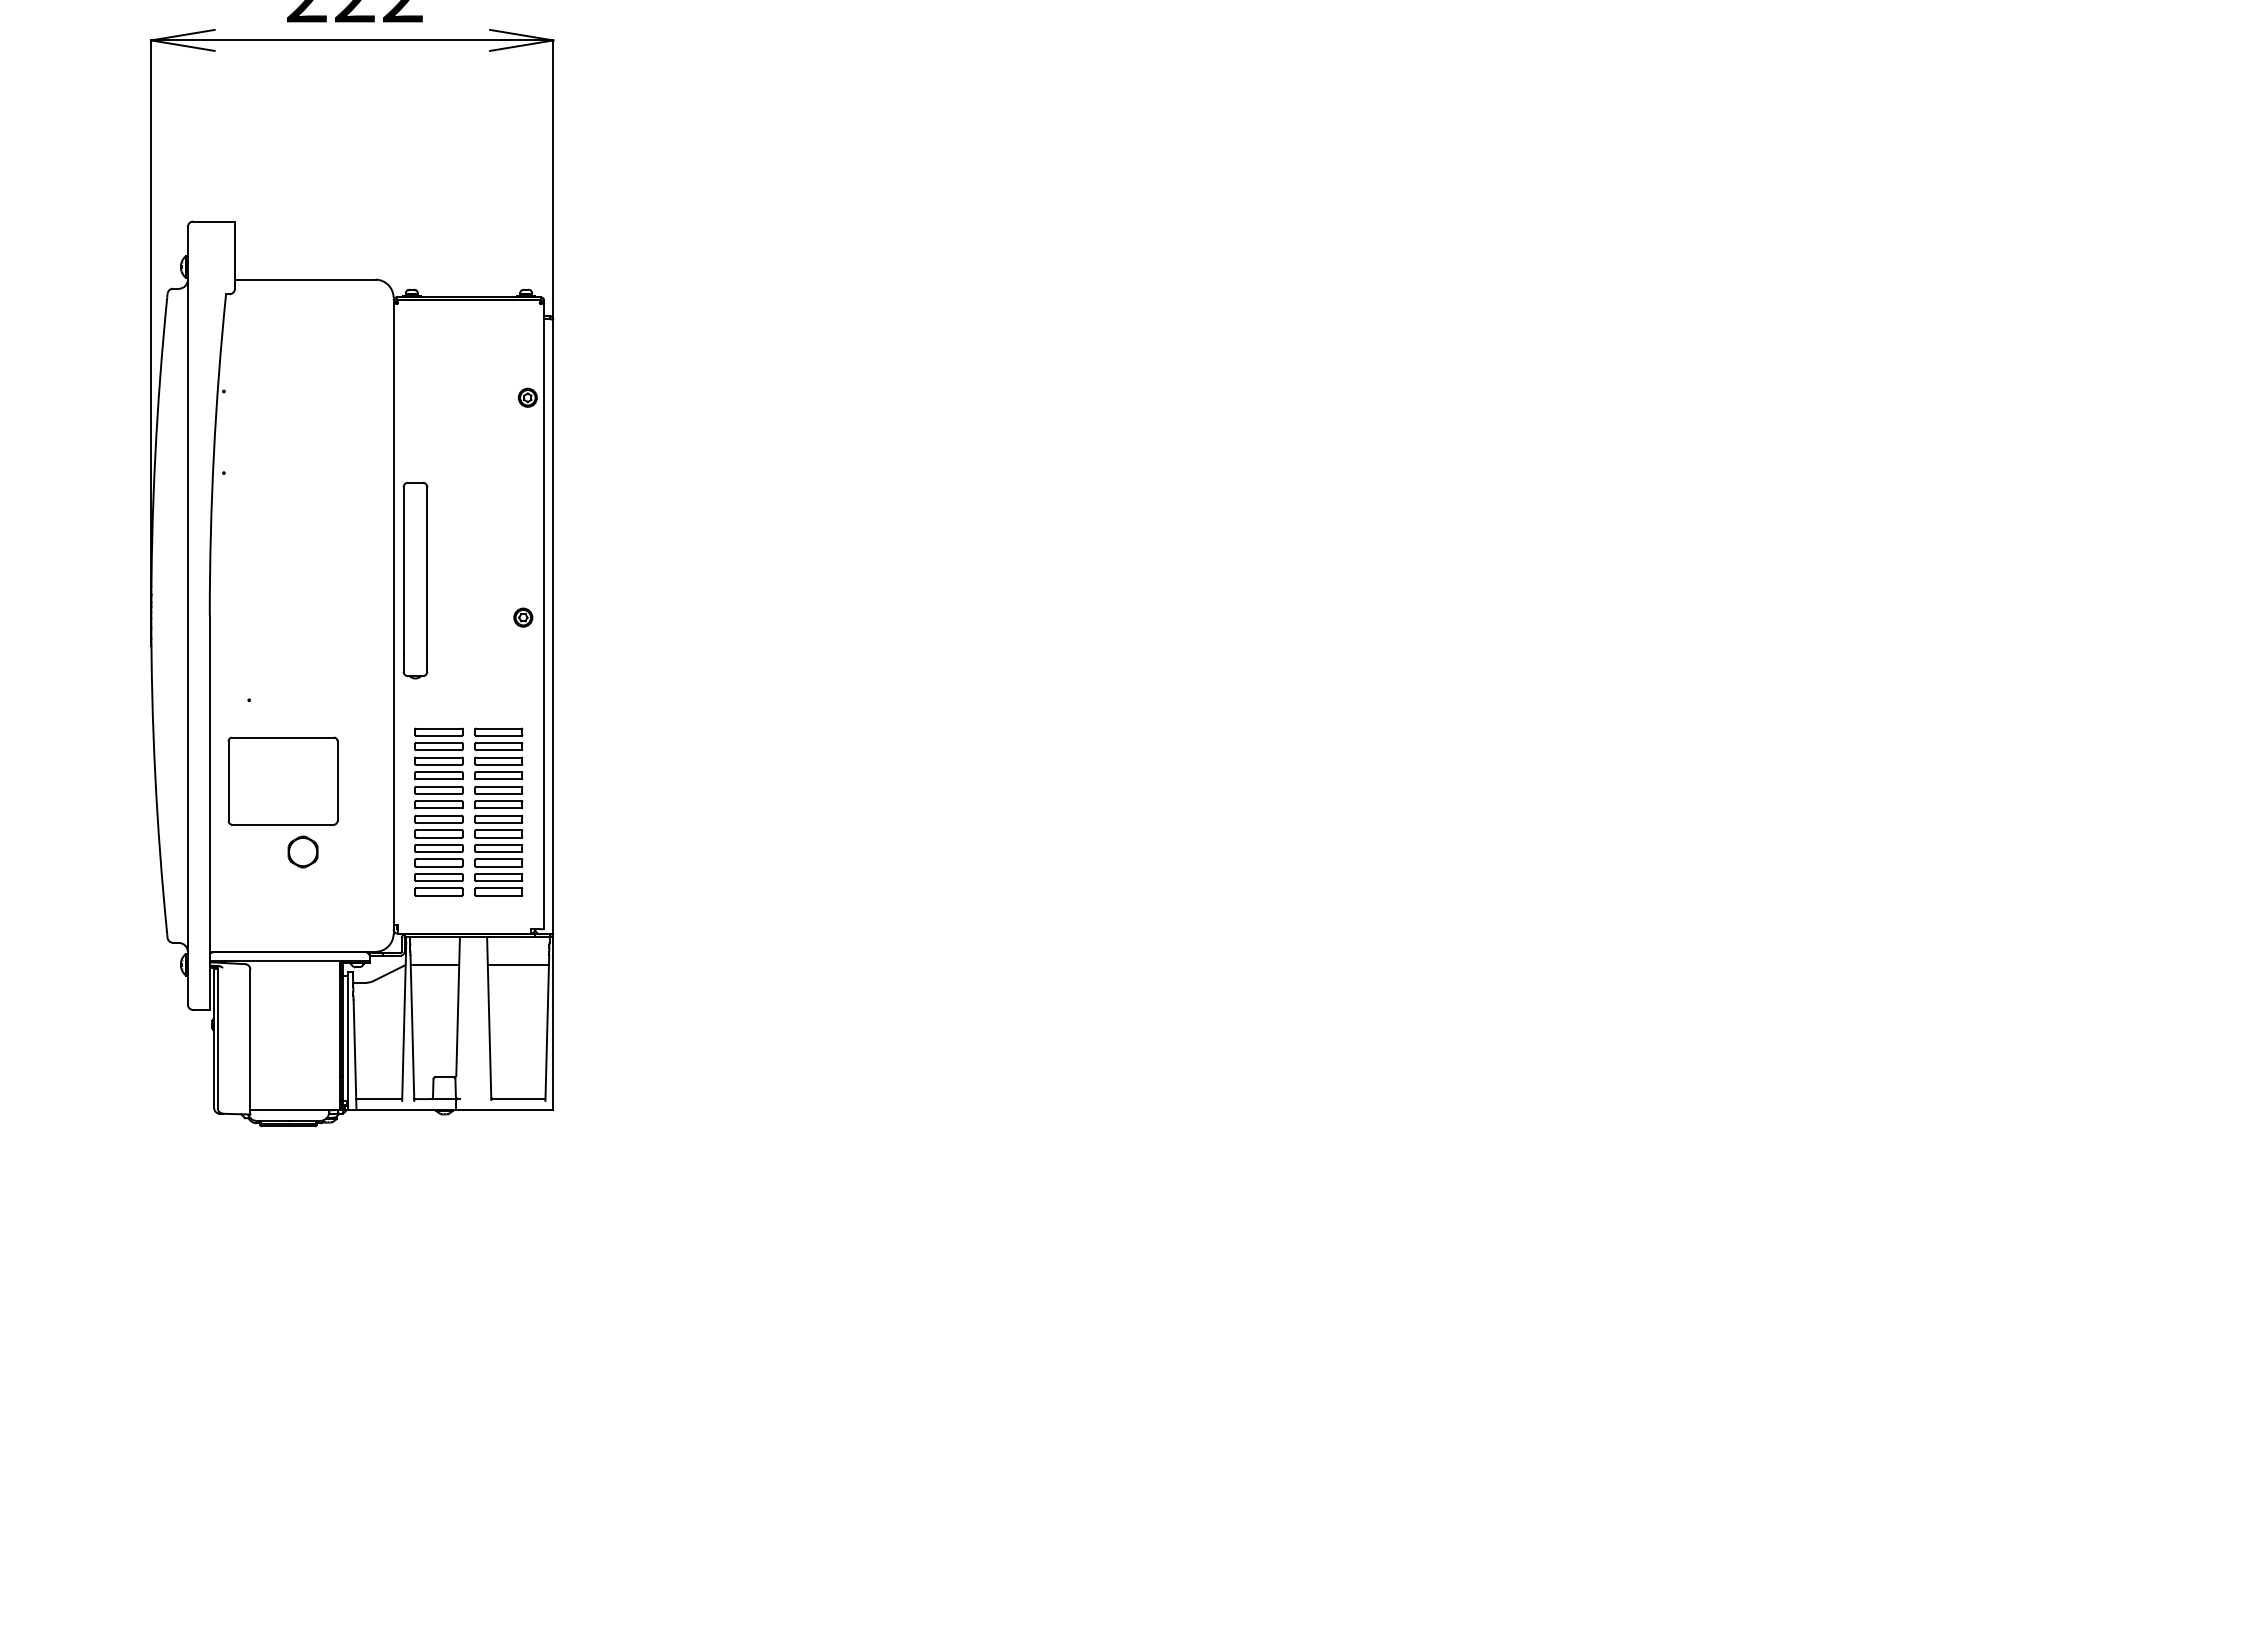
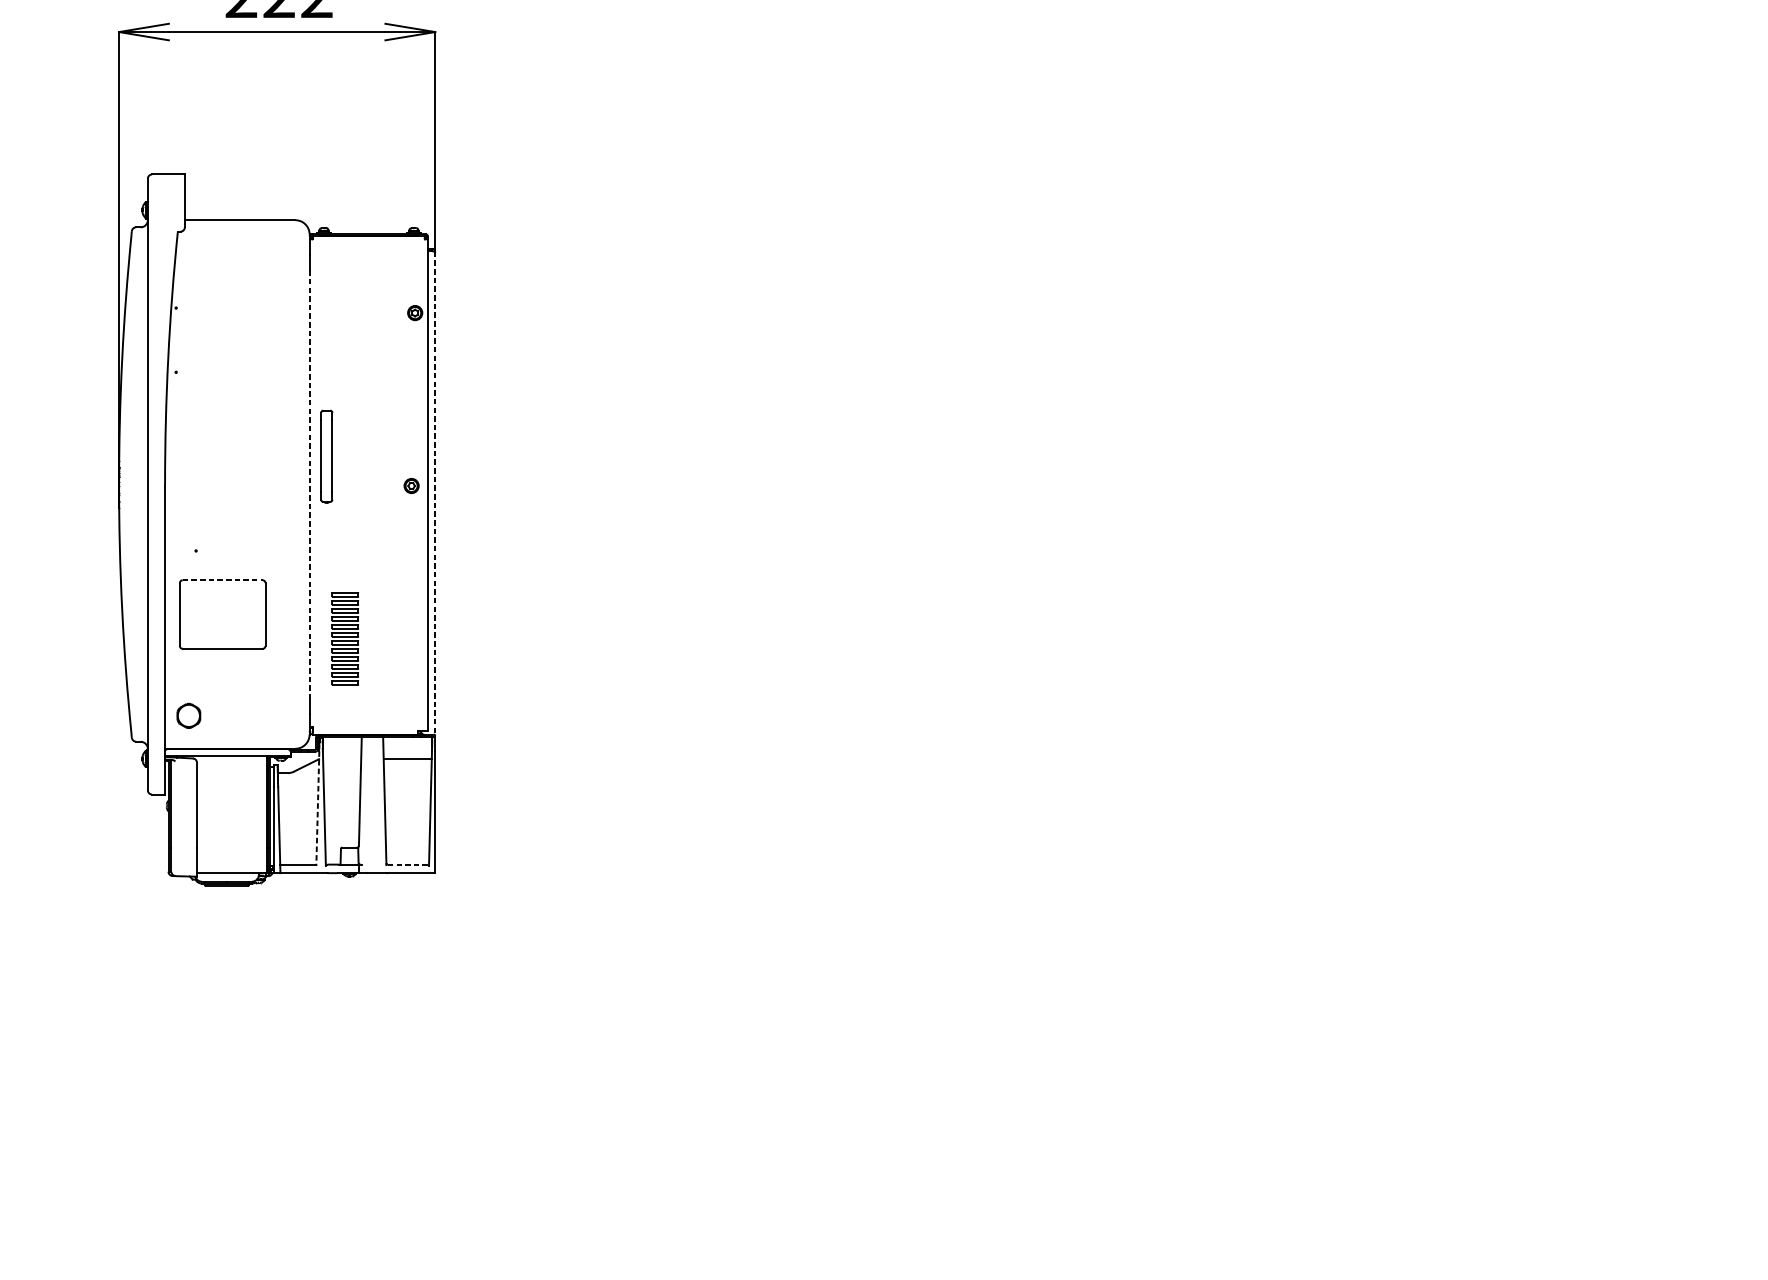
part: (415, 580) -> (326, 456), size x0.6
line: (393, 615) -> (309, 484), solid -> dashed
line: (553, 626) -> (435, 492), solid -> dashed
line: (283, 737) -> (223, 580), solid -> dashed
part: (438, 811) -> (344, 638), size x0.7
part: (498, 811) -> (392, 638), removed
part: (302, 851) -> (188, 715), moved
line: (434, 964) -> (341, 758), removed
line: (404, 1028) -> (318, 809), solid -> dashed
line: (519, 1099) -> (408, 864), solid -> dashed

